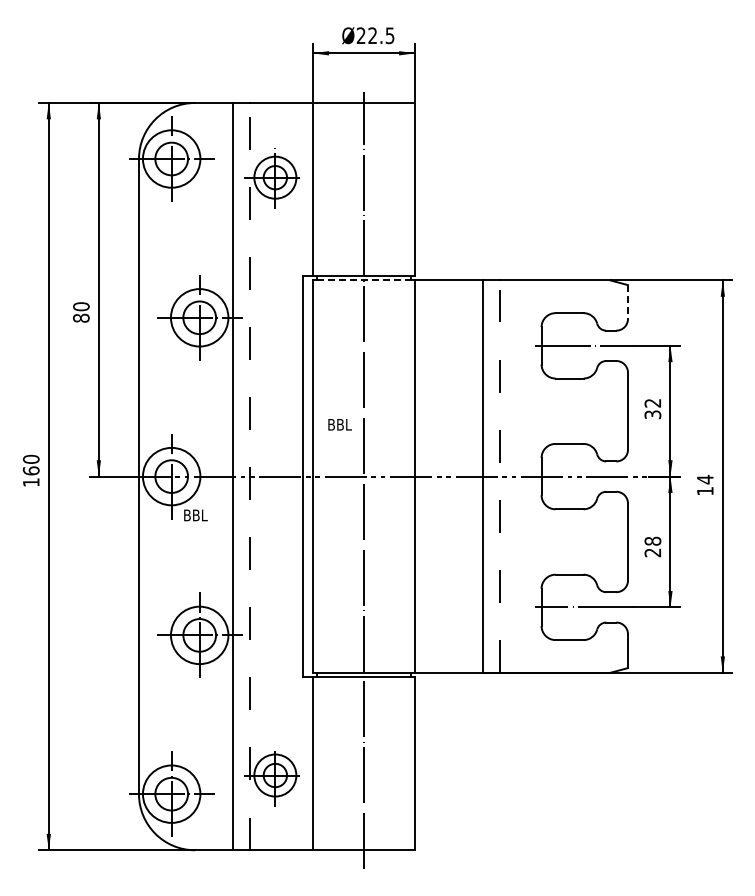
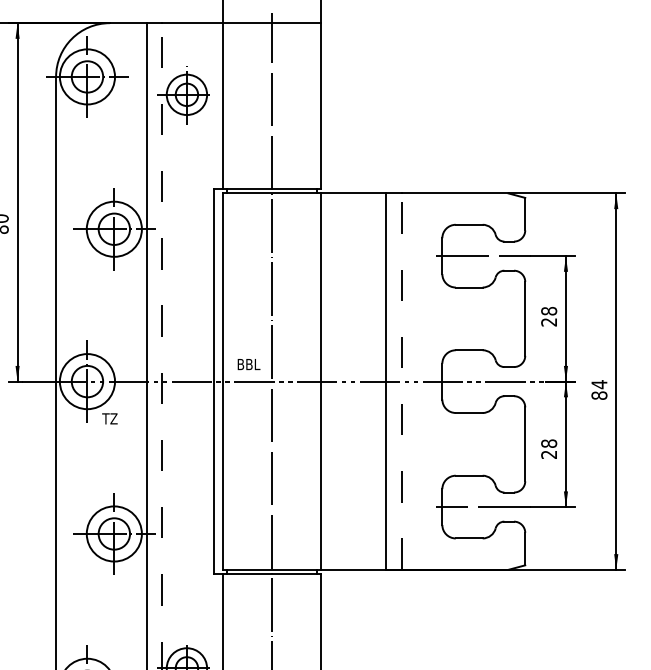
line: (364, 280) -> (272, 193), dashed -> solid
line: (627, 302) -> (524, 214), dashed -> solid
text: (652, 408) -> (548, 316), 32 -> 28
text: (339, 424) -> (248, 364), moved
text: (704, 490) -> (598, 394), 14 -> 84
text: (195, 515) -> (110, 418), BBL -> TZ

